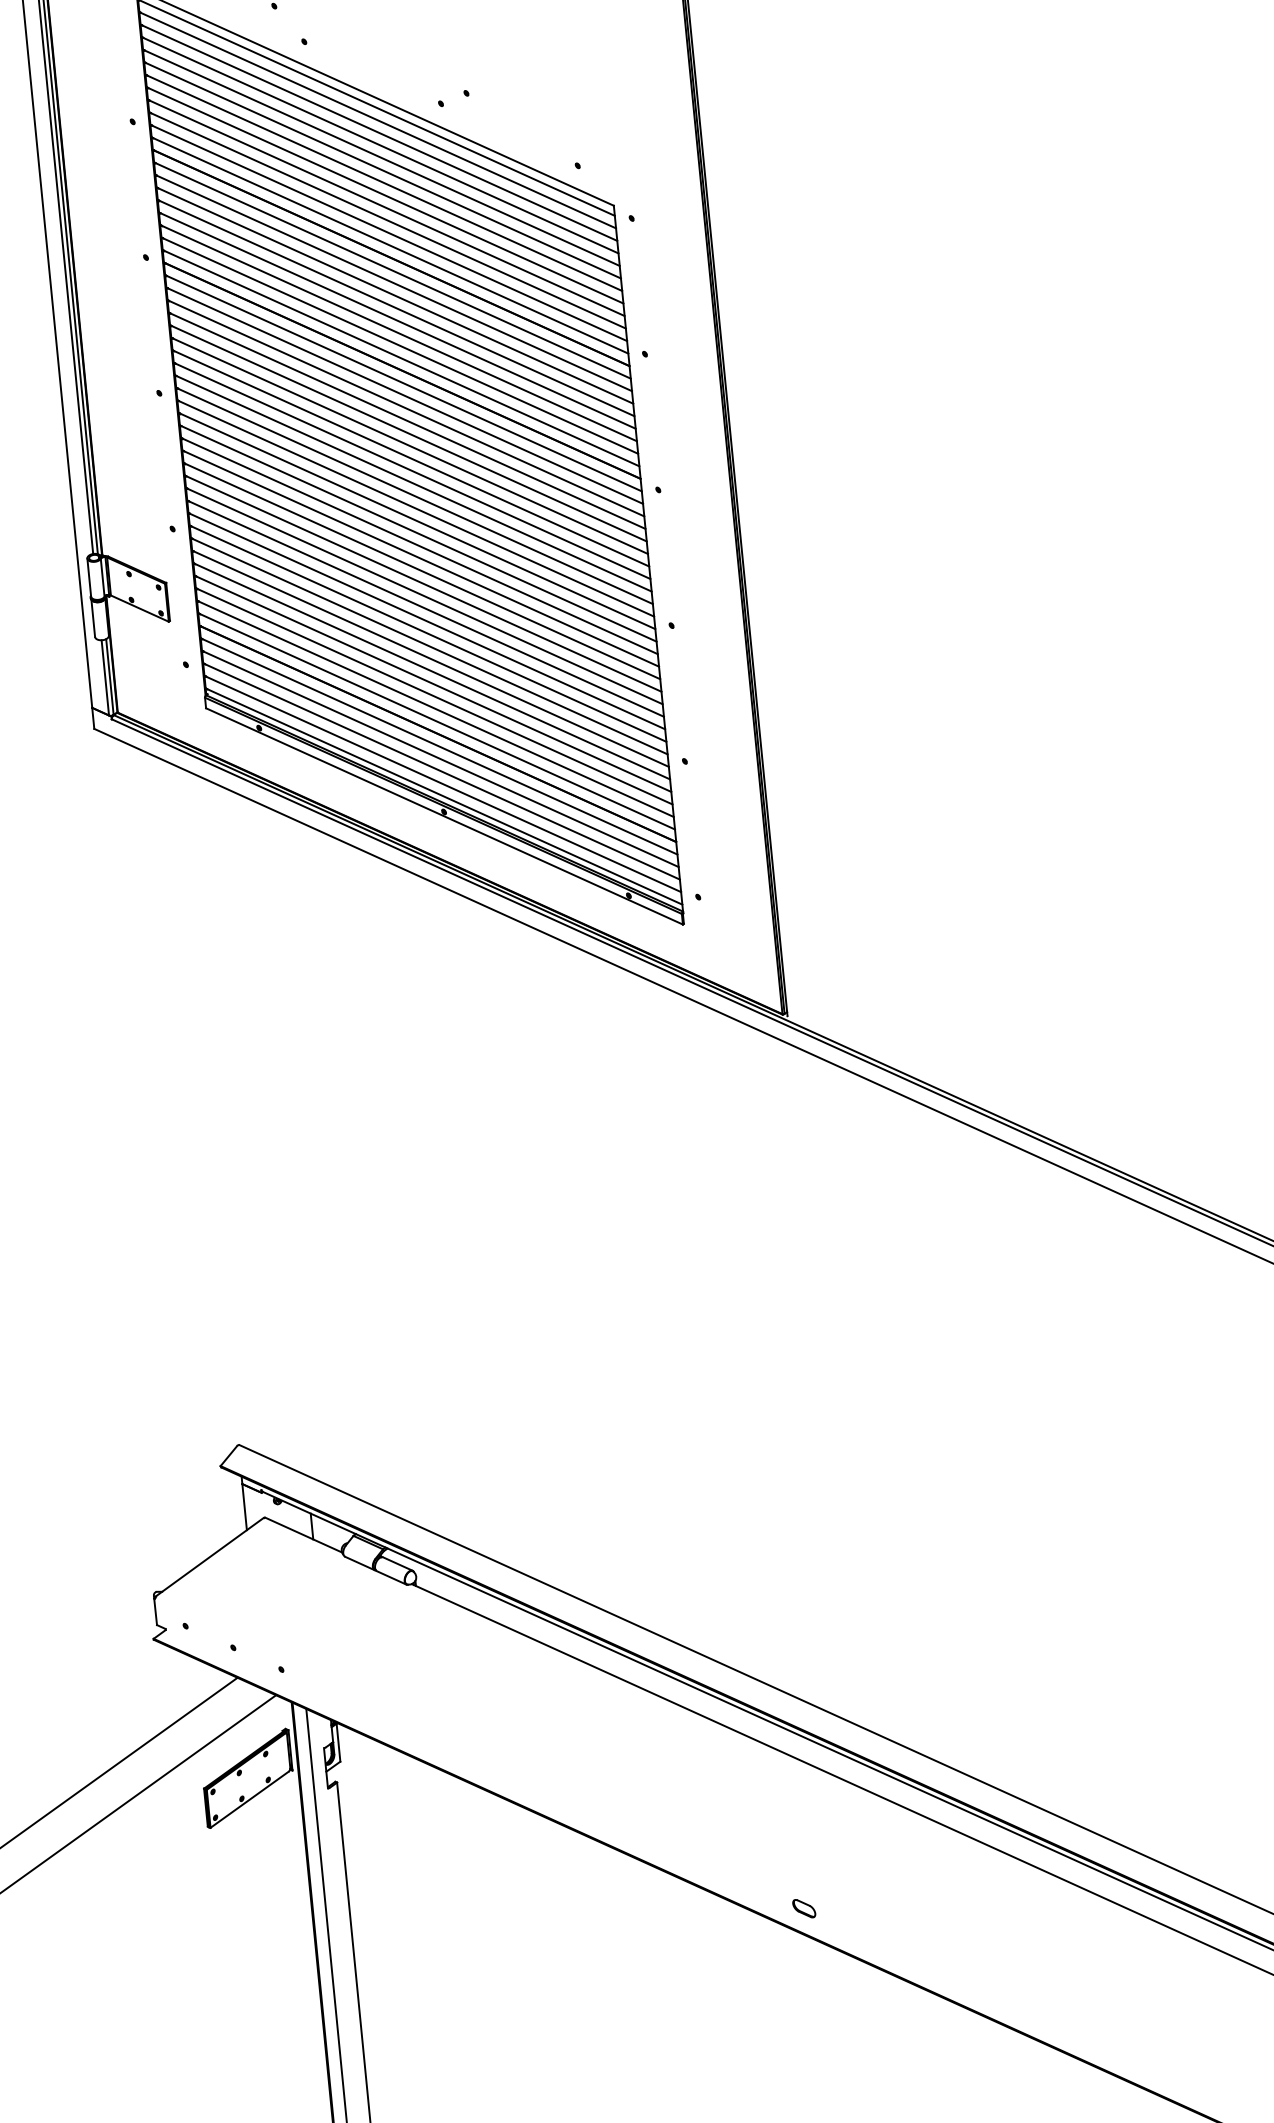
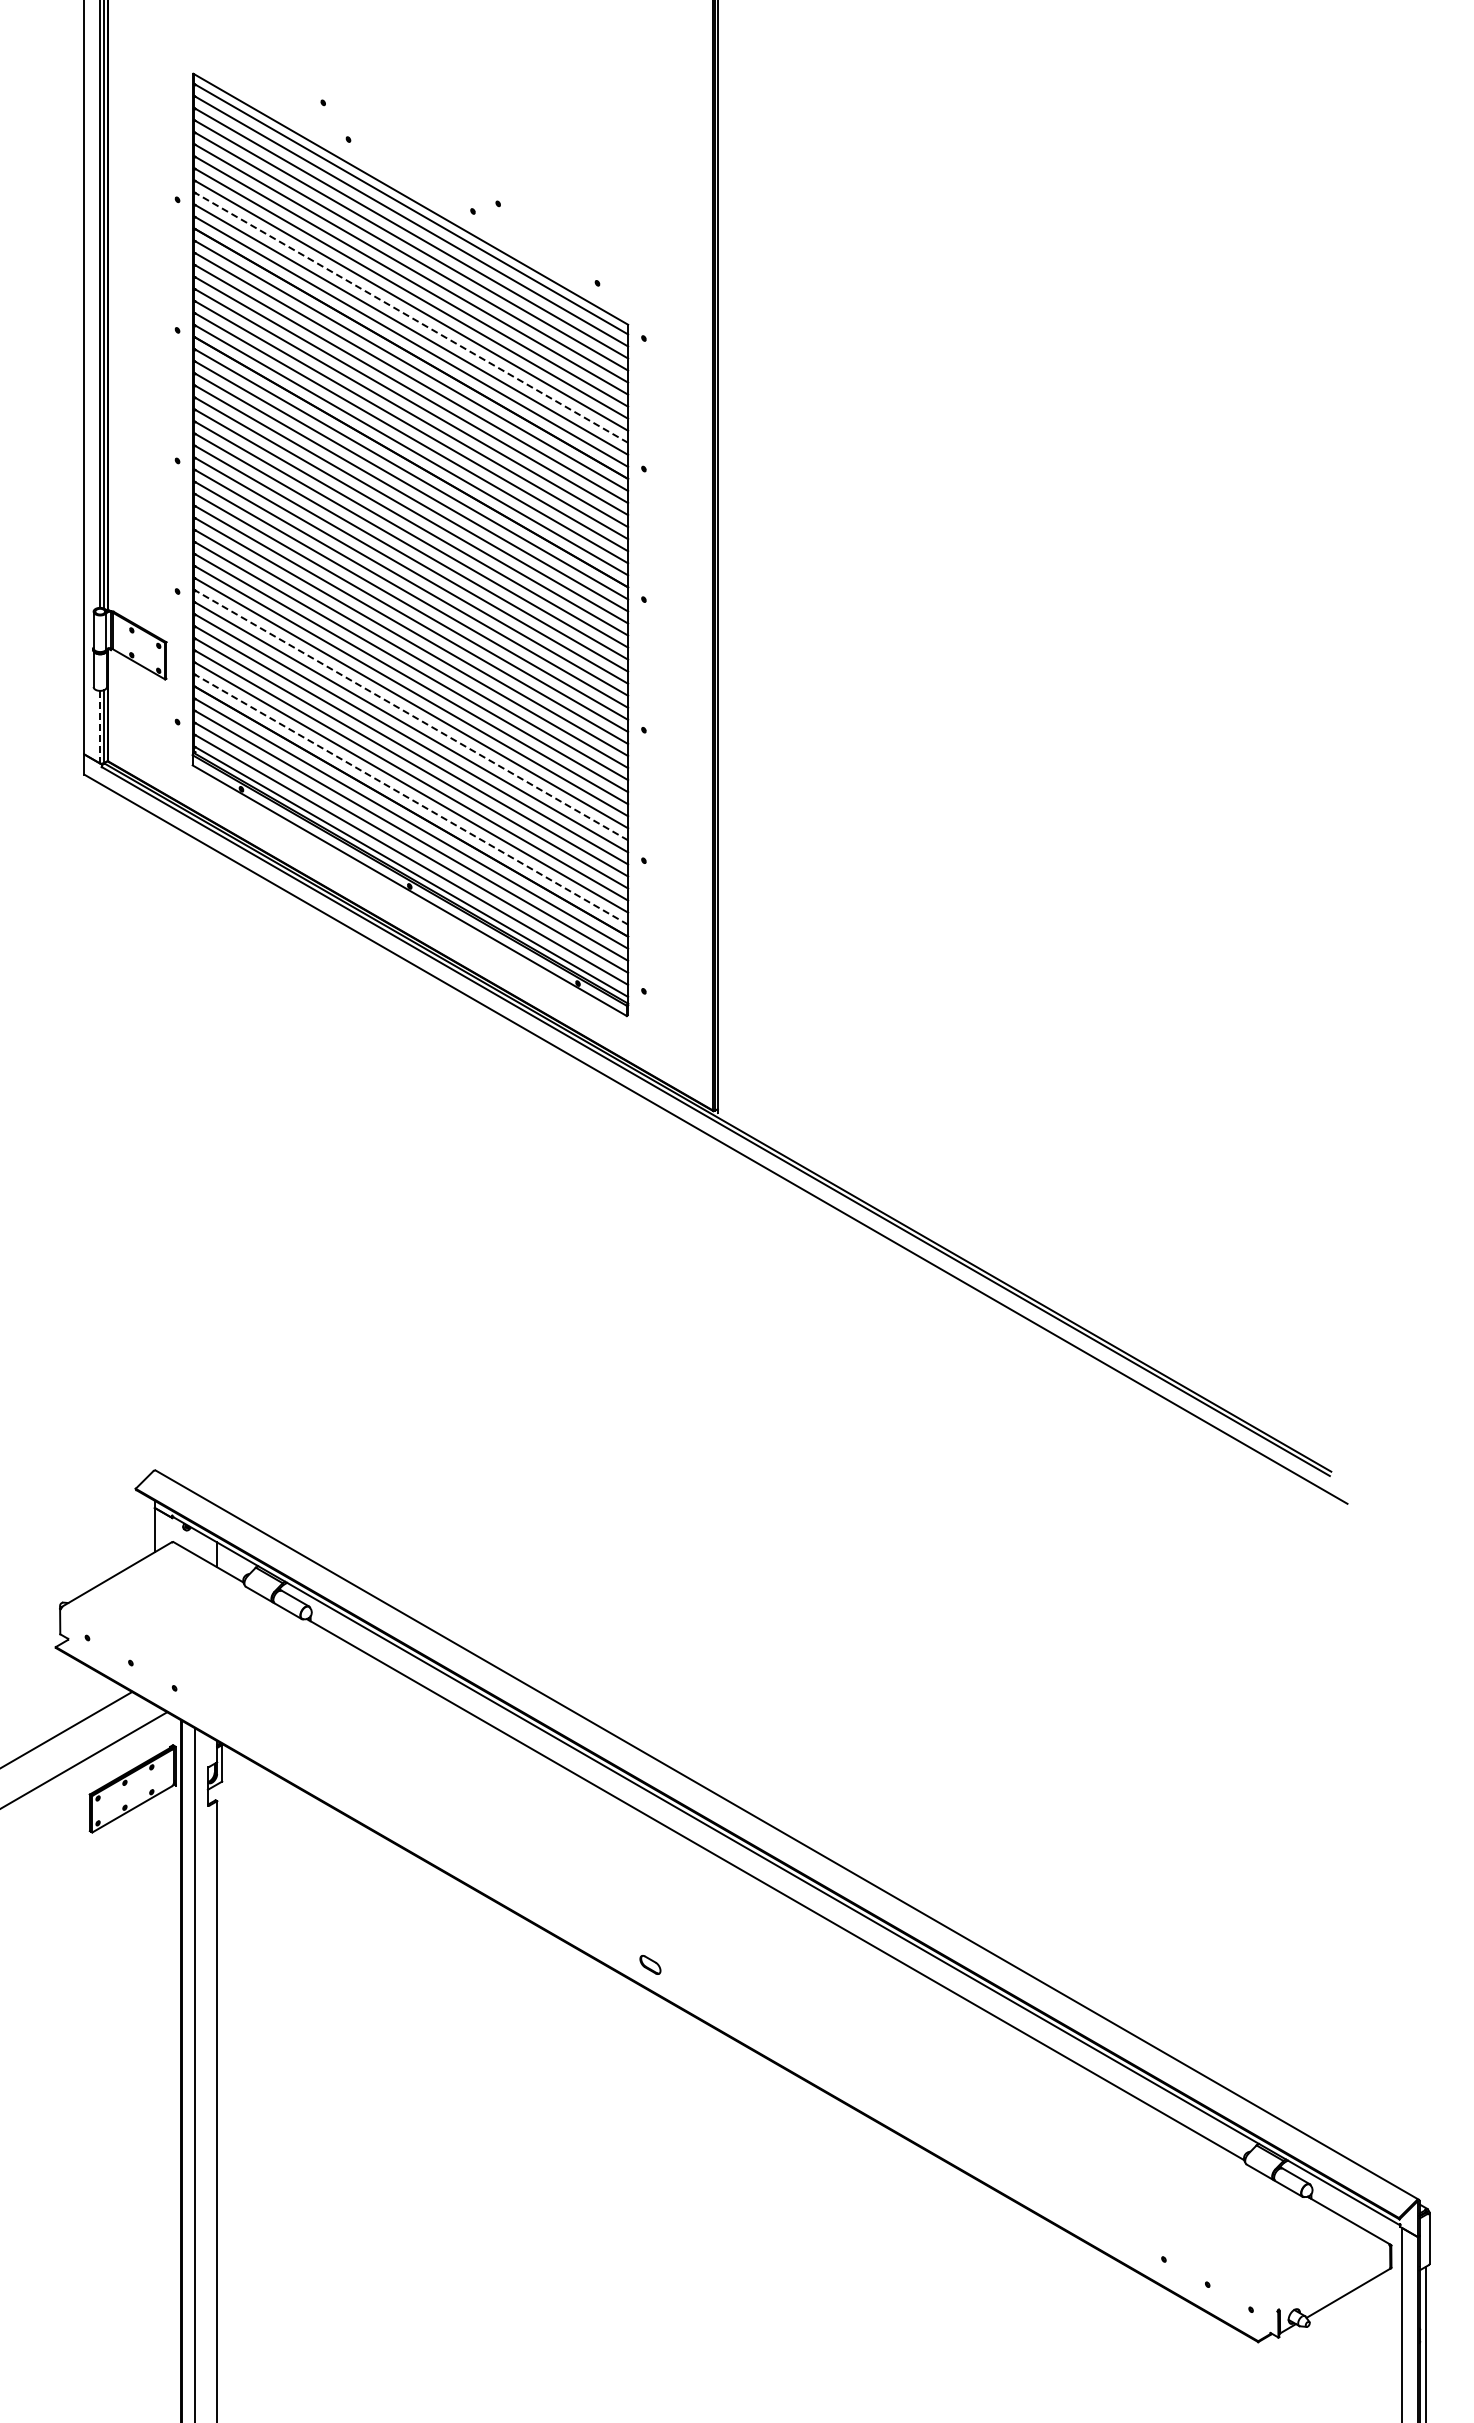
line: (387, 220) -> (411, 317), solid -> dashed
line: (428, 634) -> (411, 715), solid -> dashed
line: (105, 678) -> (99, 727), solid -> dashed
line: (437, 721) -> (411, 799), solid -> dashed

